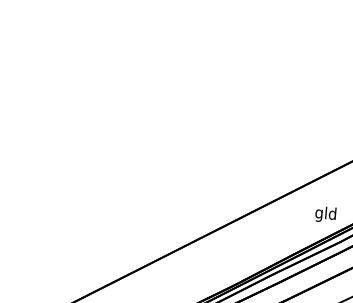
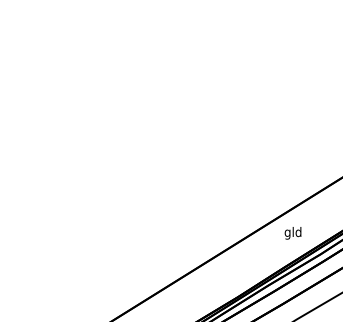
text: (325, 214) -> (292, 233), moved

